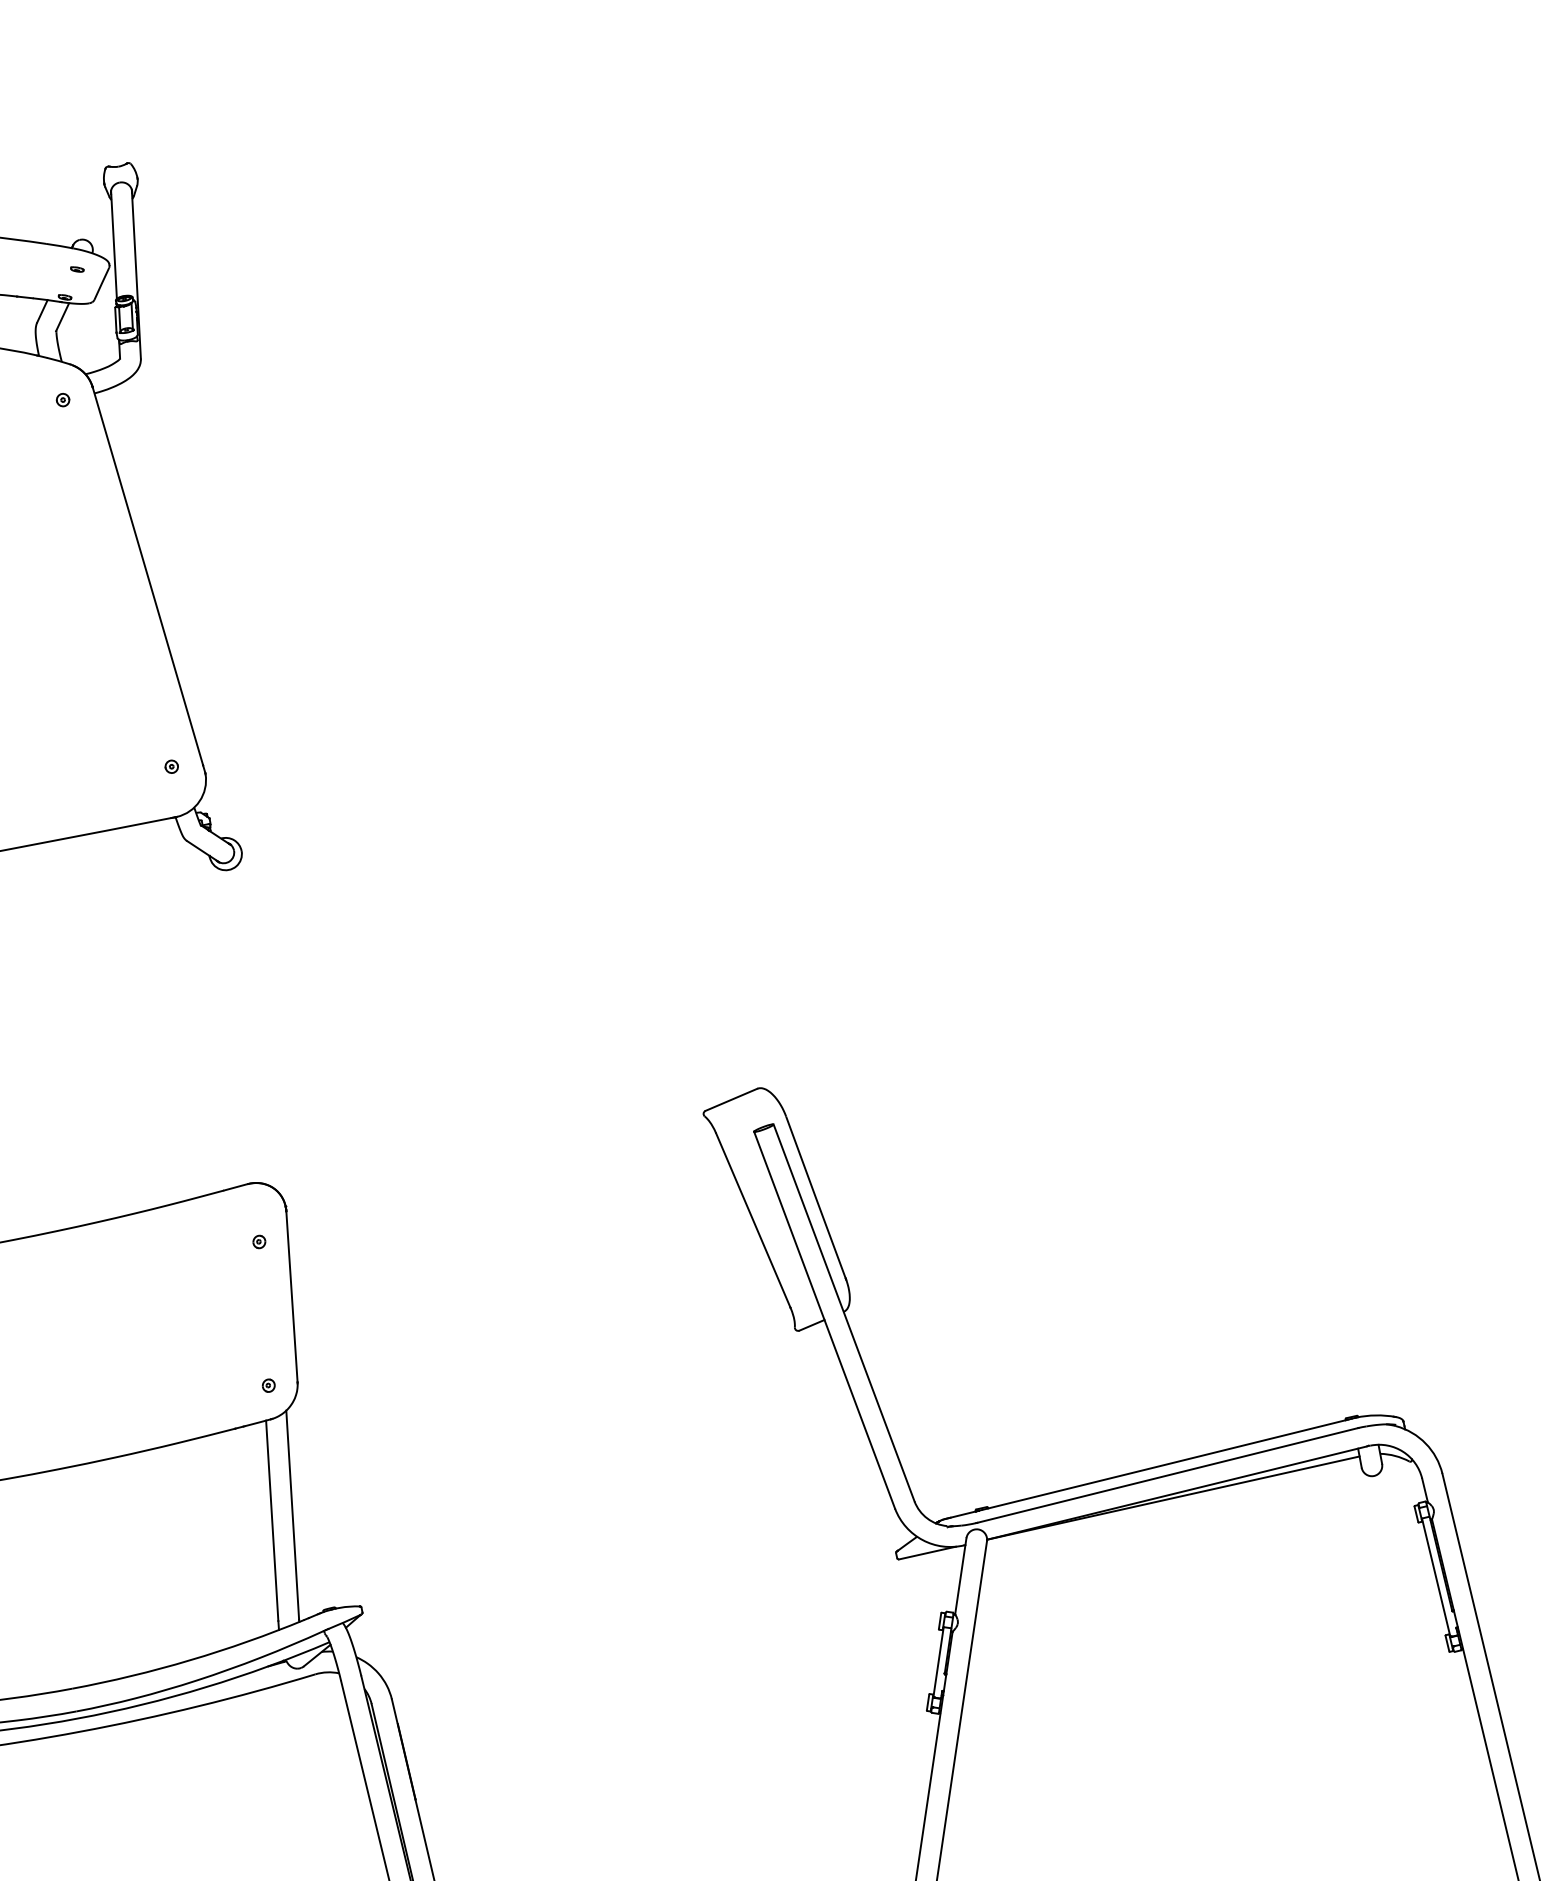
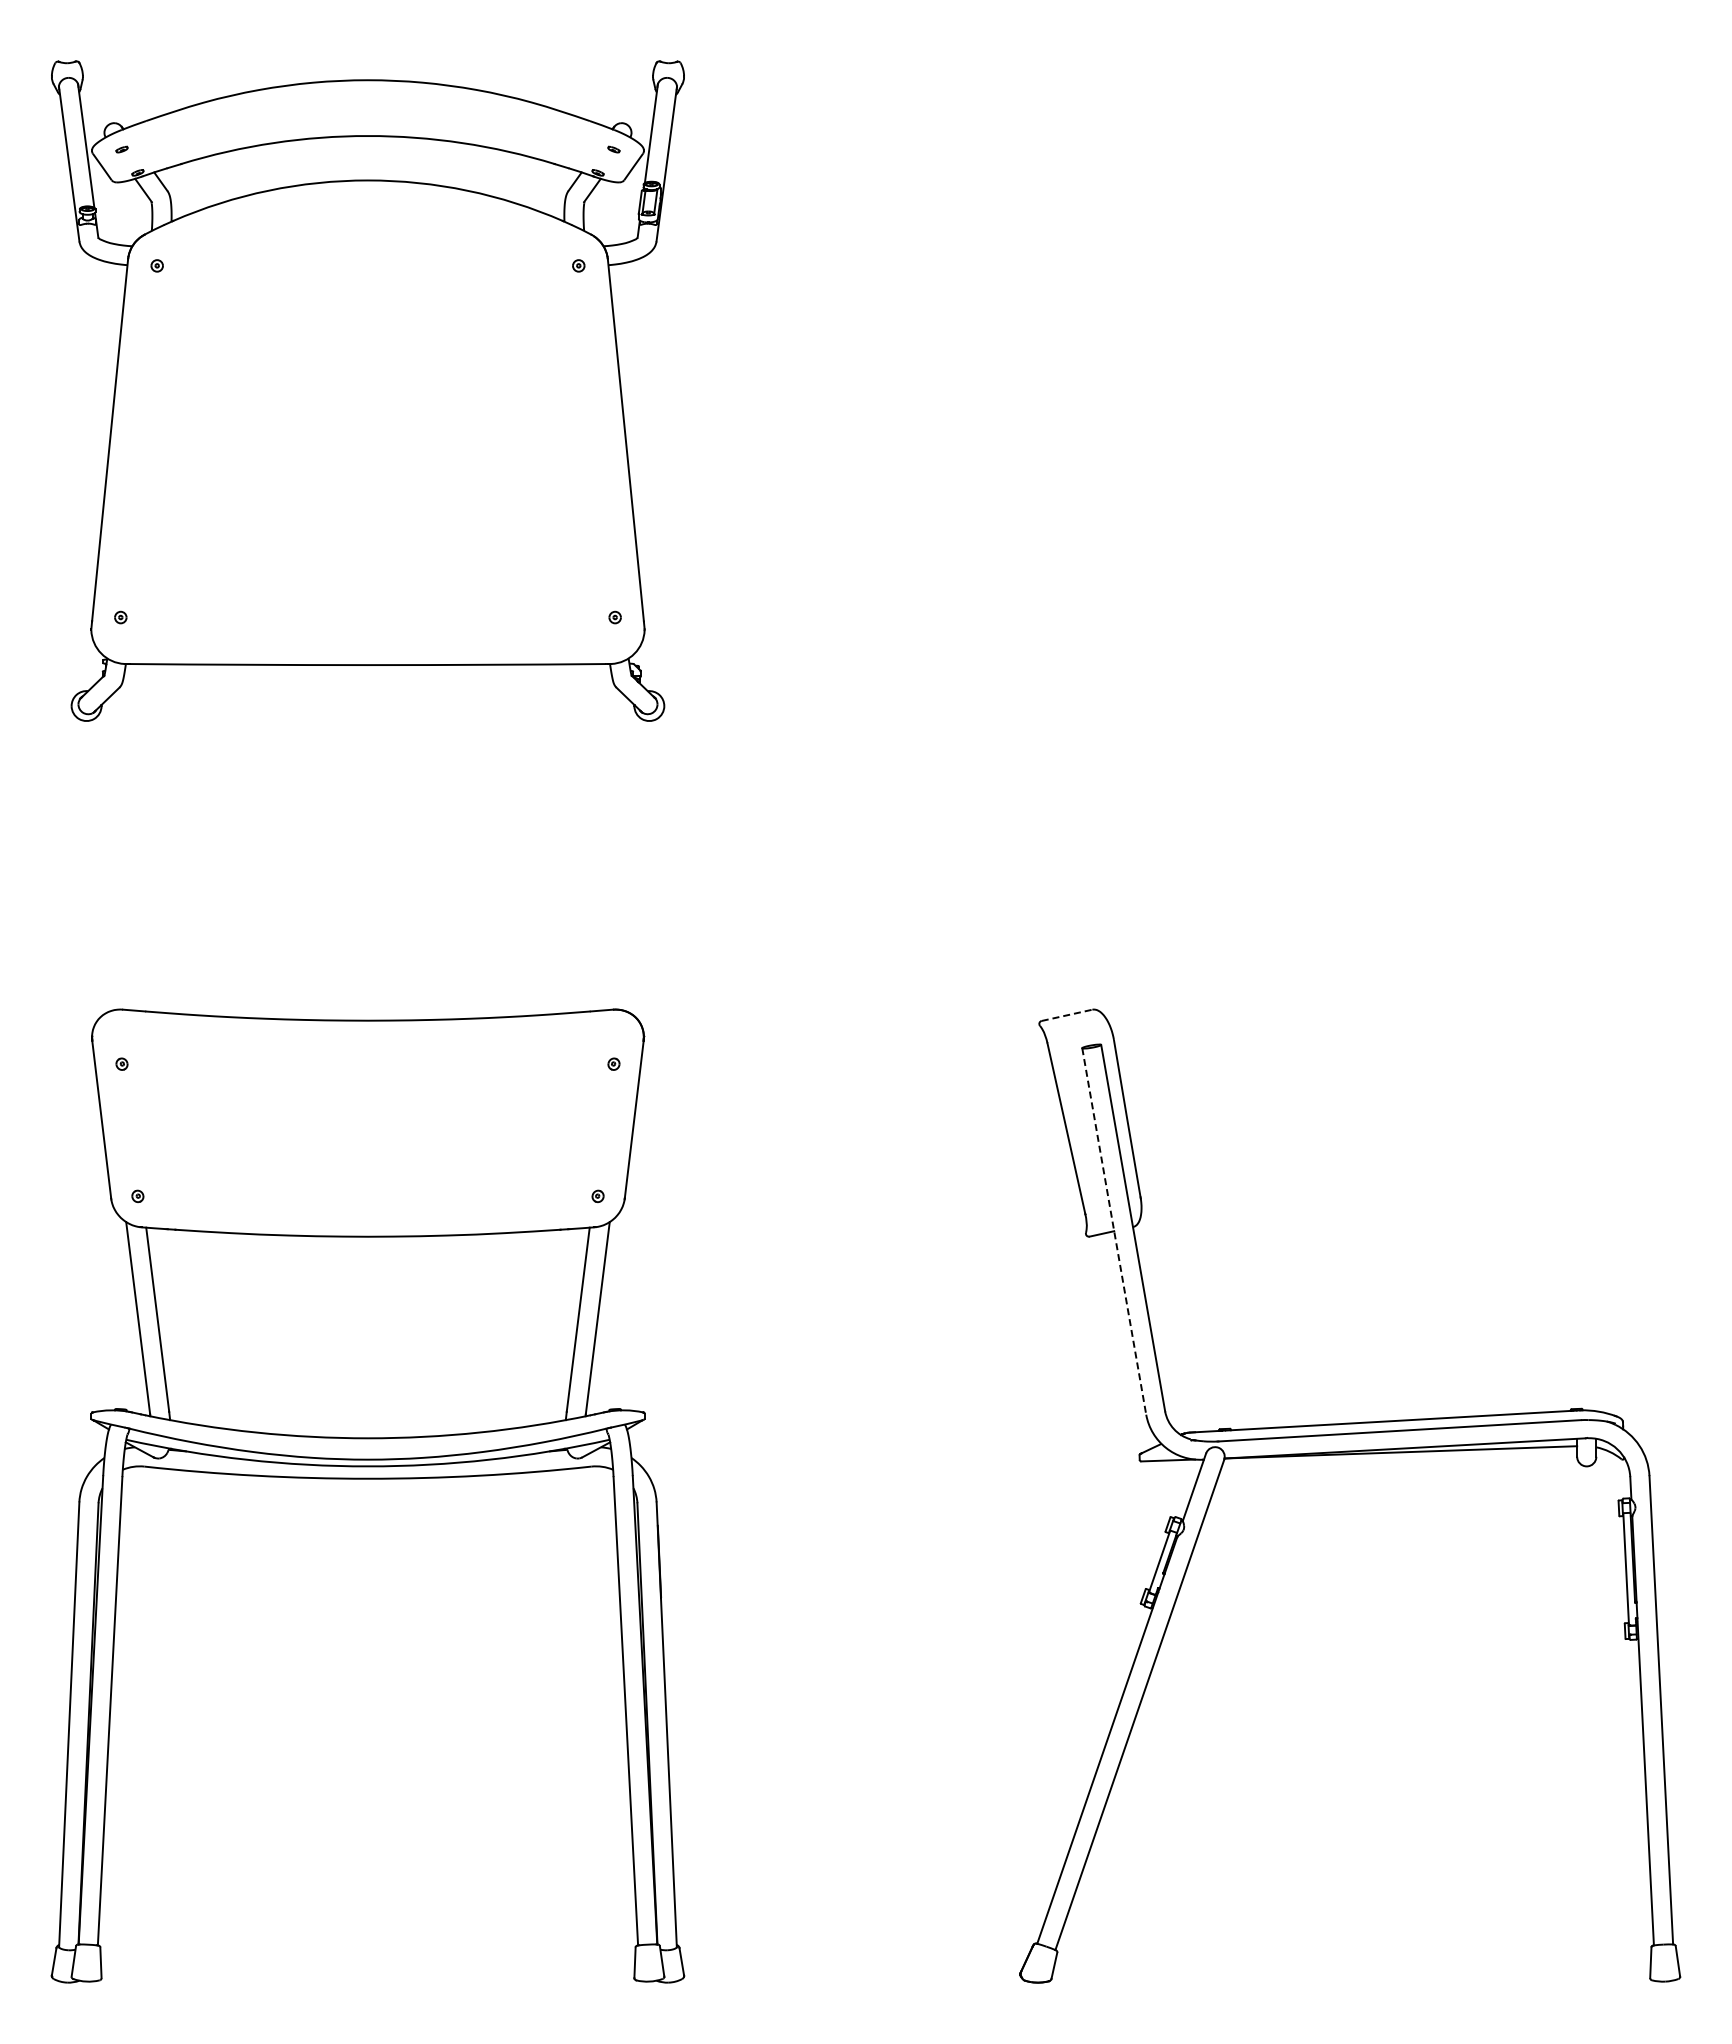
line: (731, 1099) -> (1067, 1015), solid -> dashed
line: (824, 1320) -> (1114, 1231), solid -> dashed

